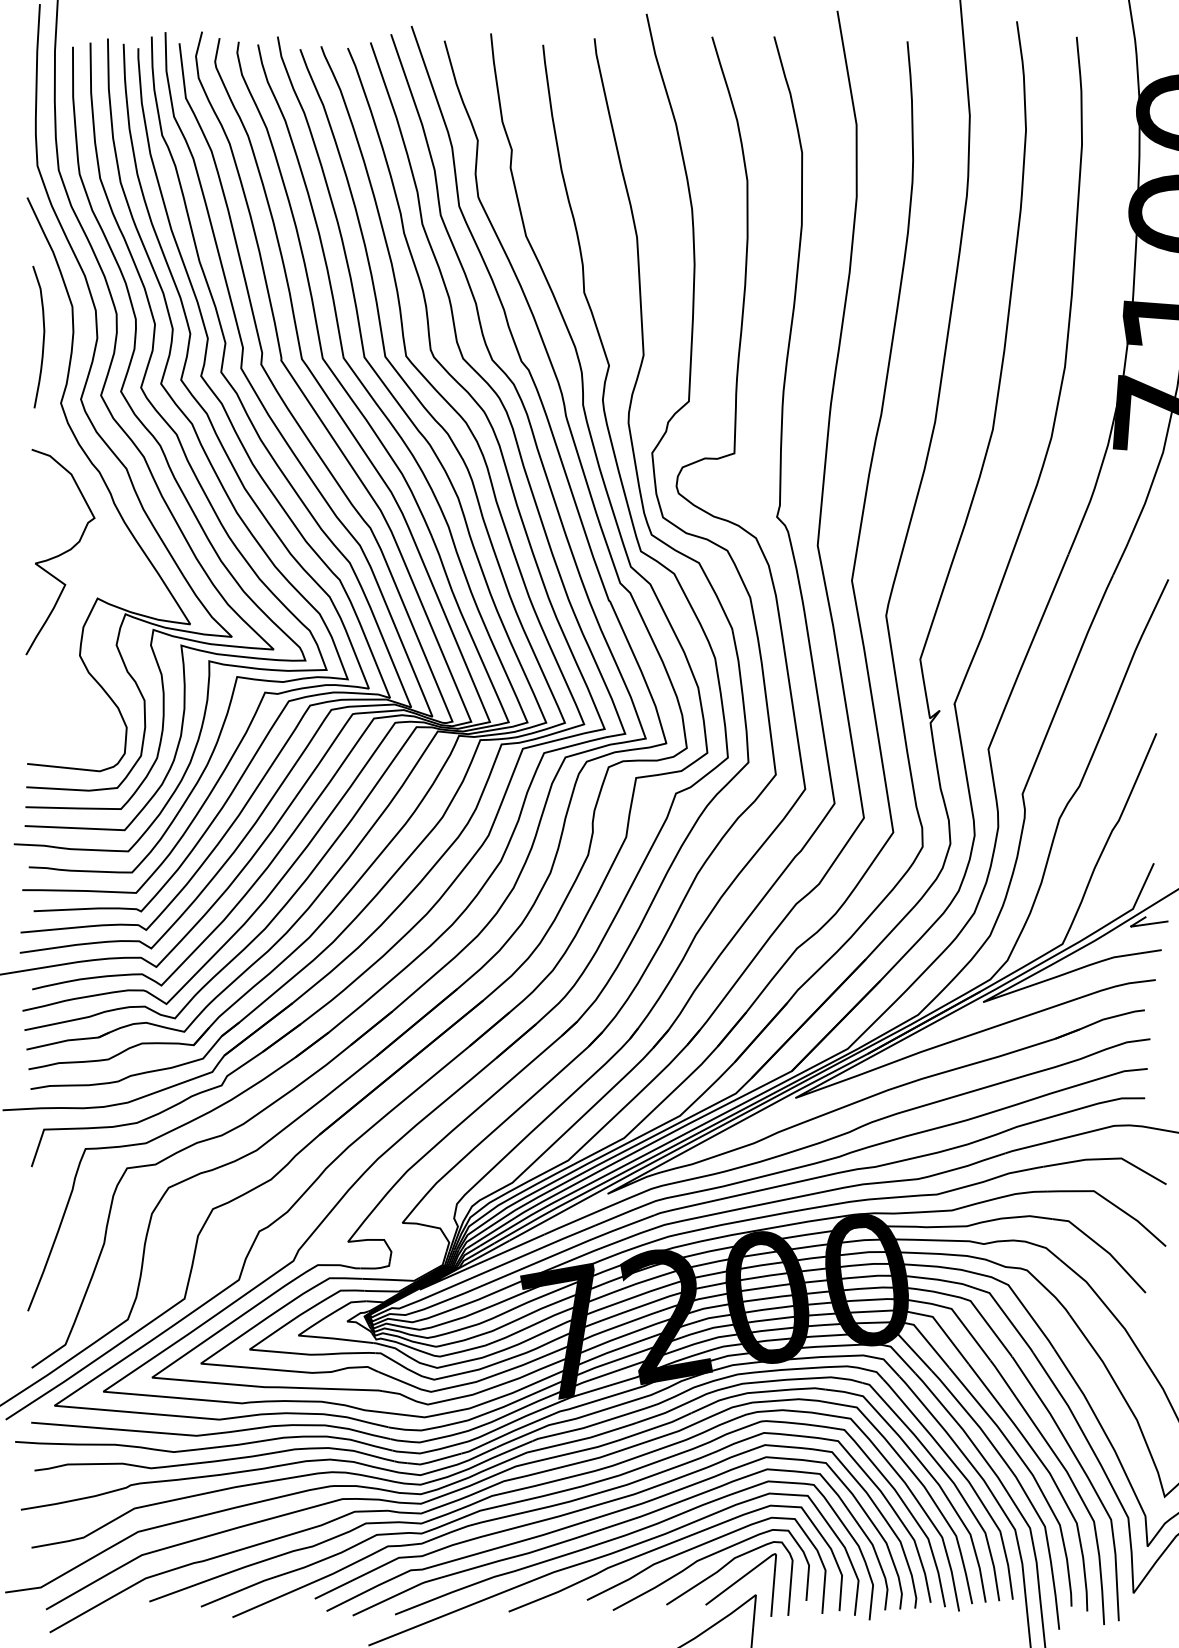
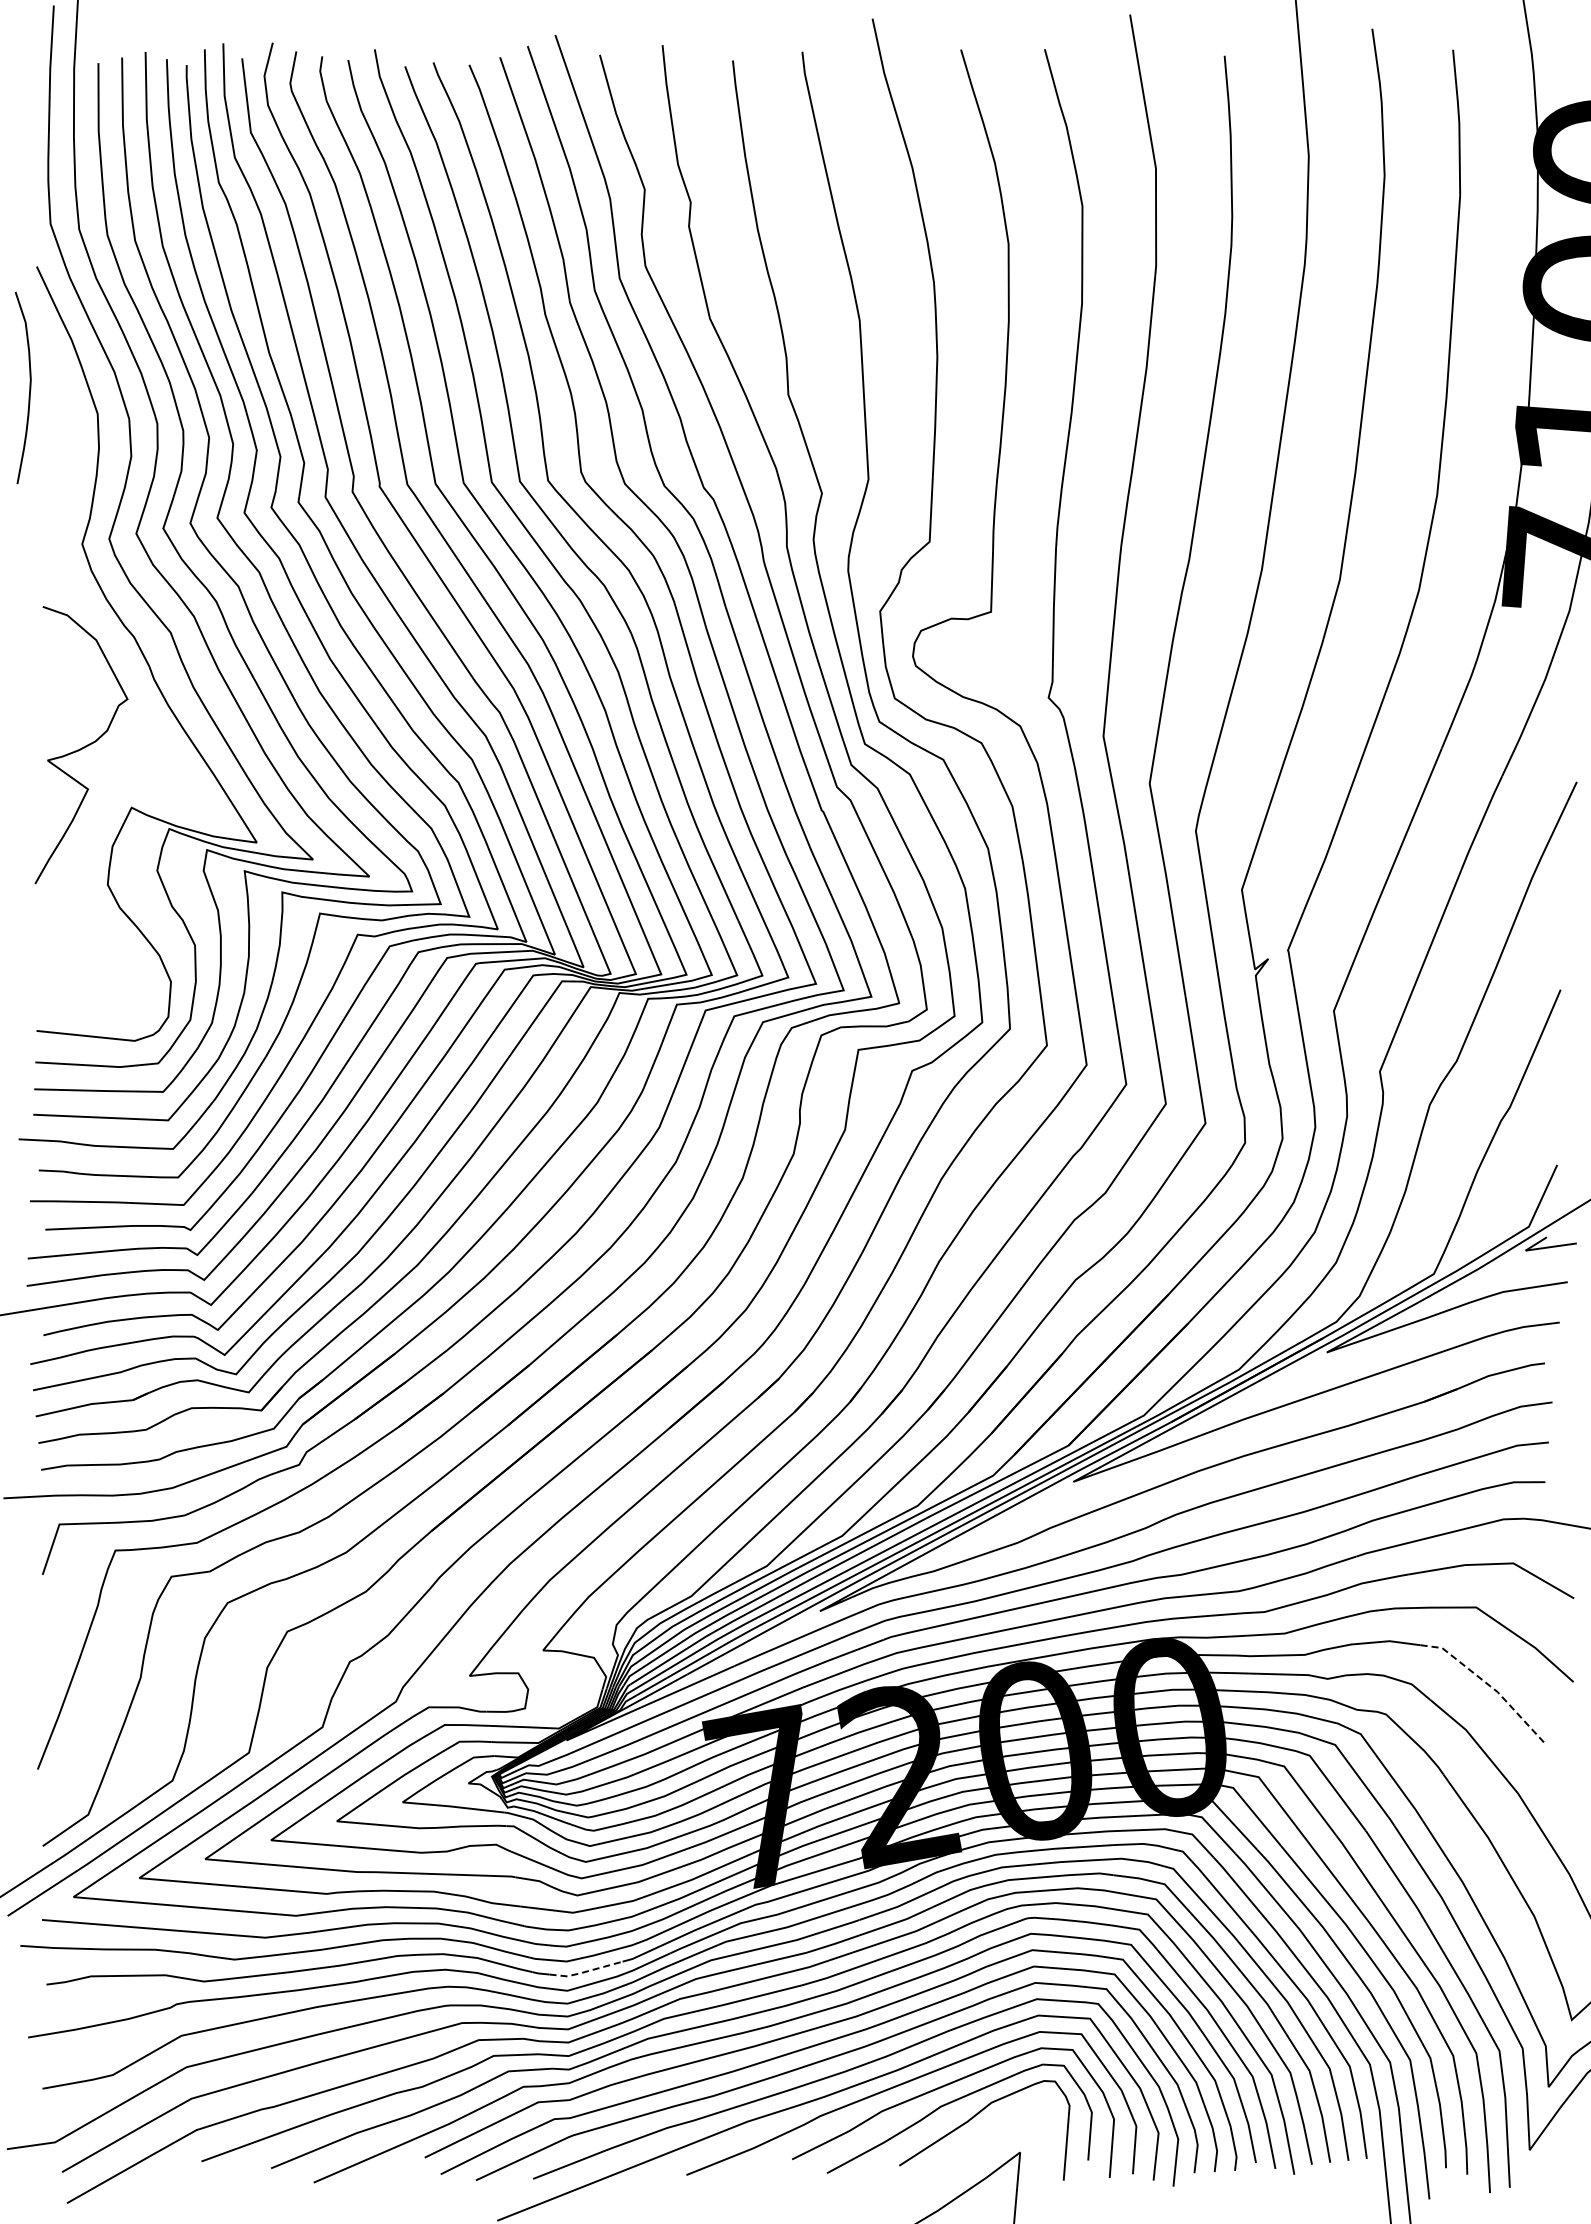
curve: (43, 336) -> (29, 387), moved
line: (1103, 1249) -> (1489, 1686), solid -> dashed
line: (433, 1460) -> (585, 1971), solid -> dashed
curve: (738, 1581) -> (996, 2134), removed

